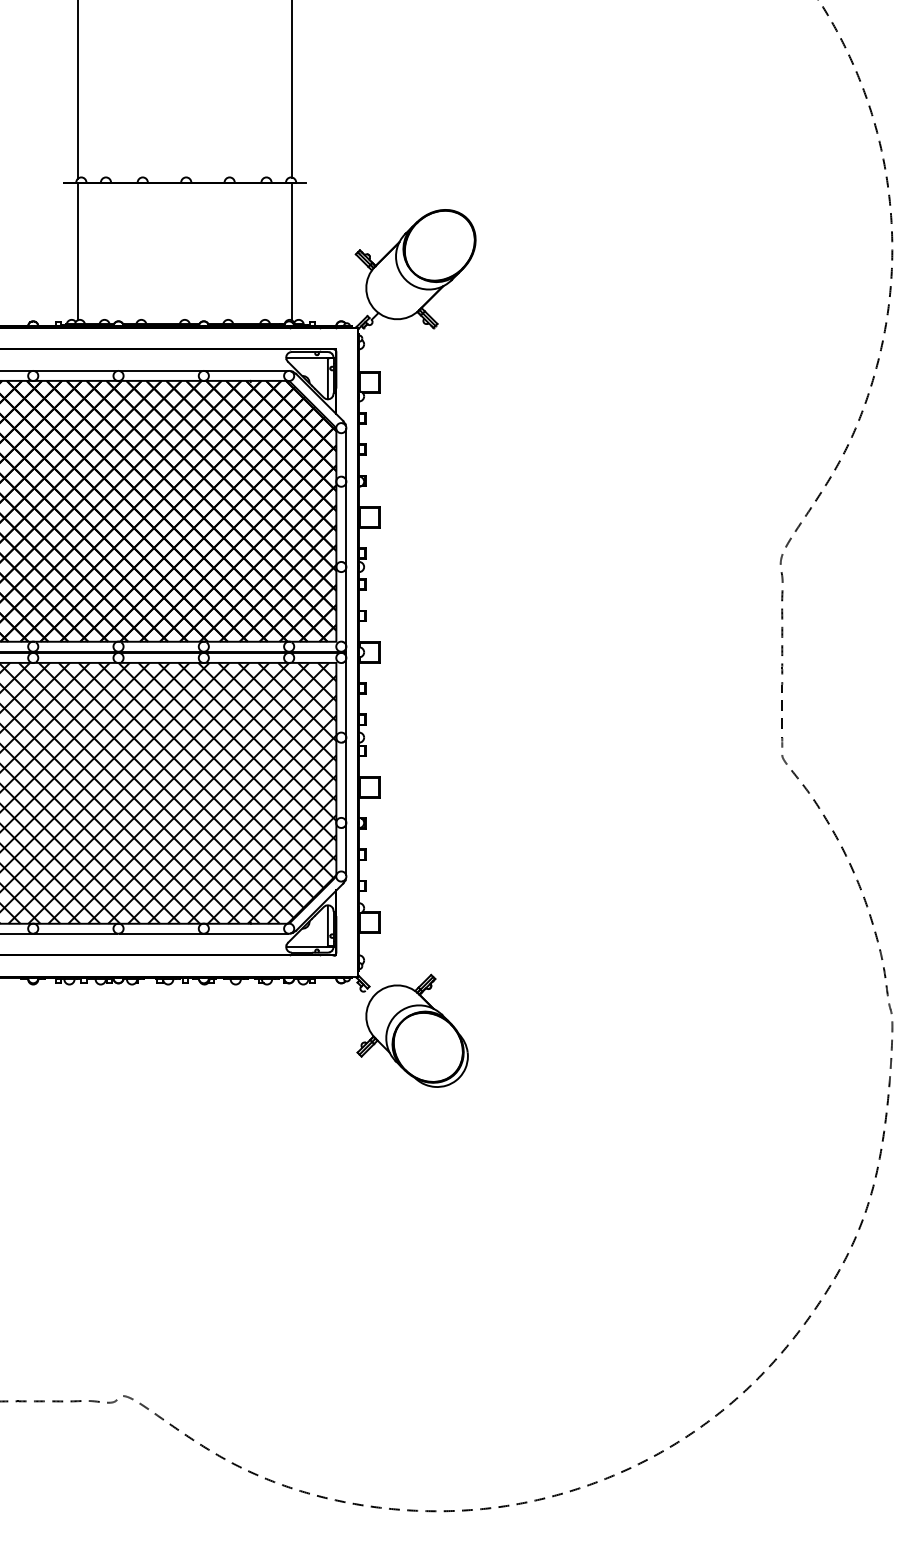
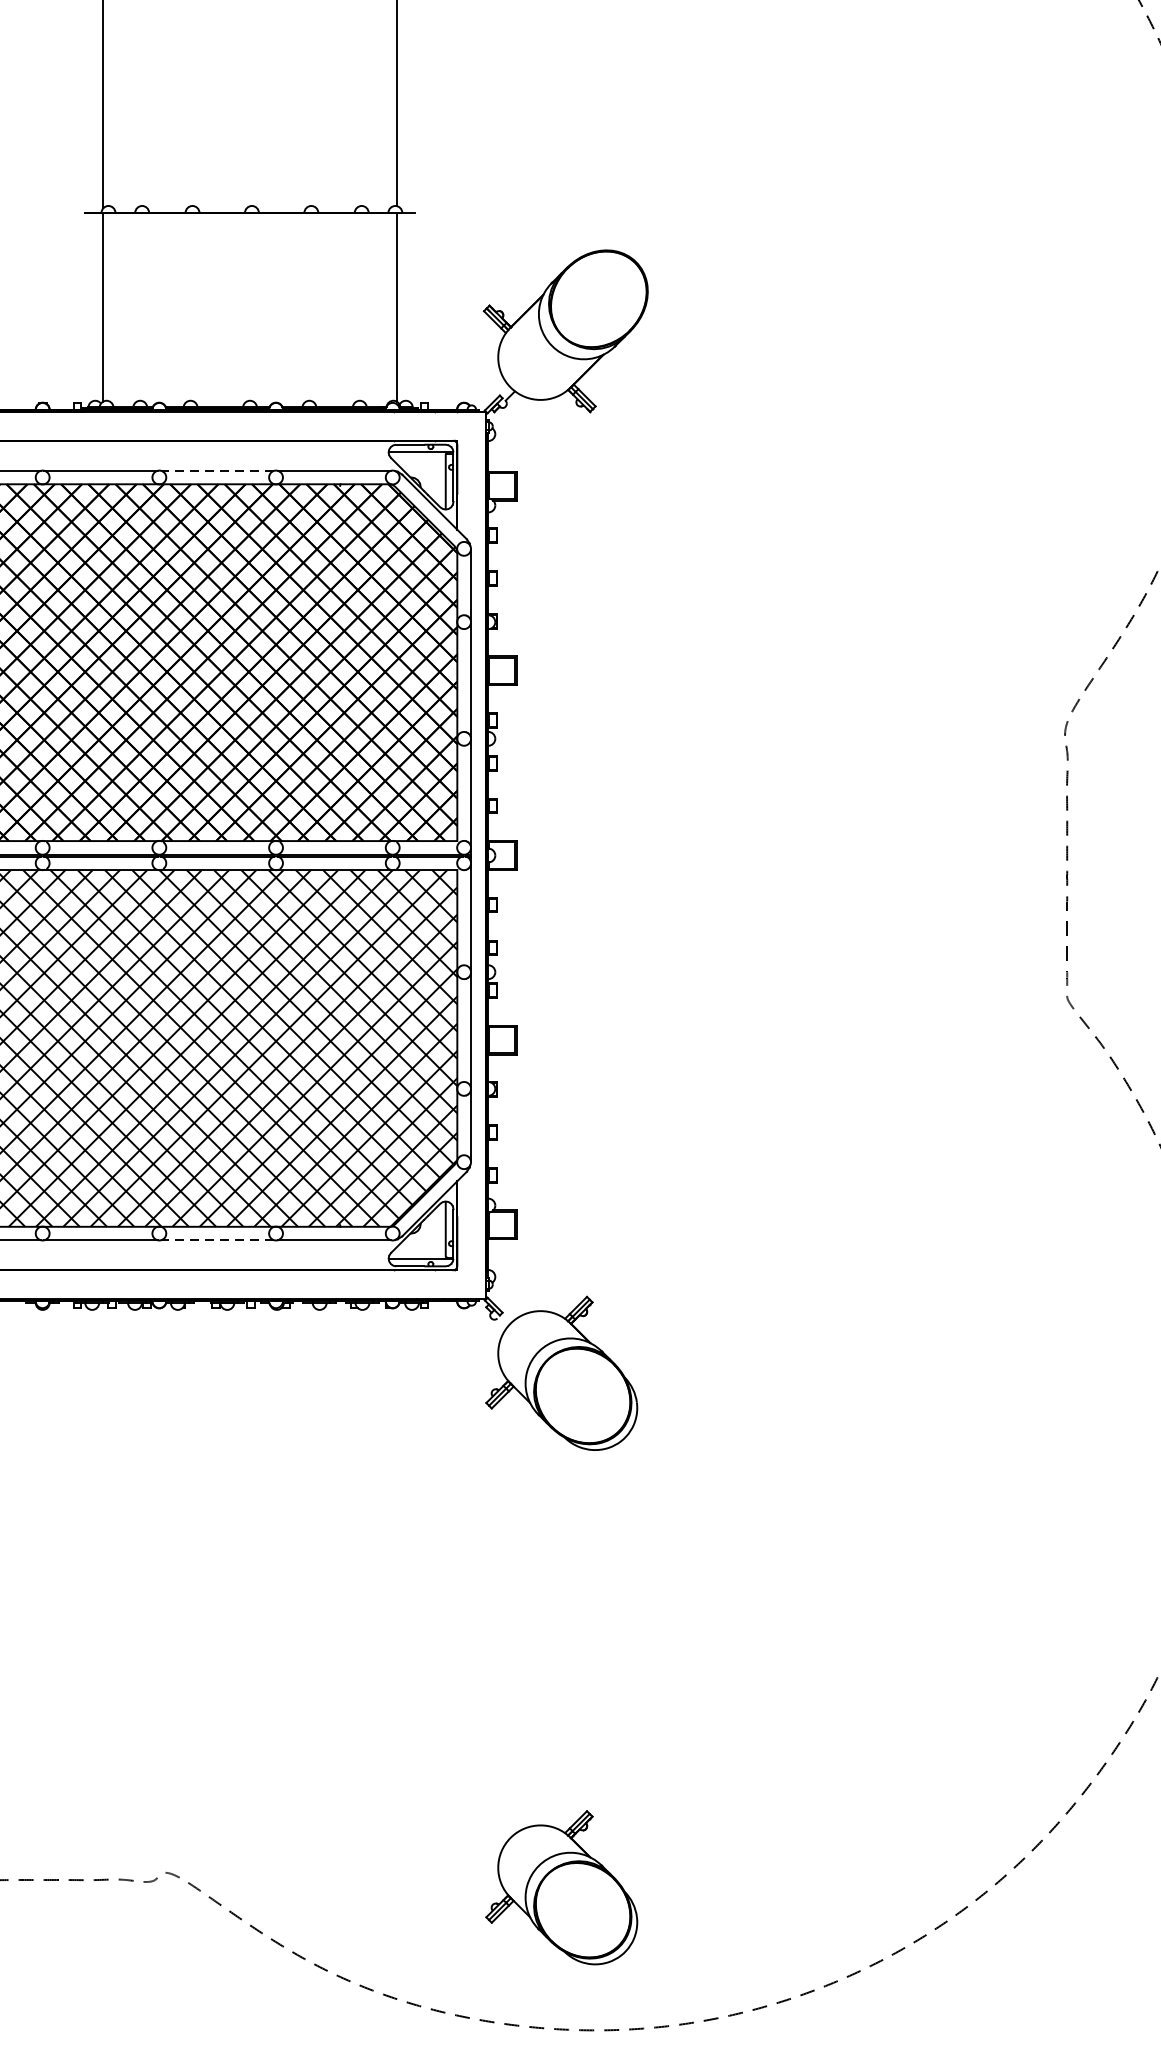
line: (161, 371) -> (218, 471), solid -> dashed
line: (161, 933) -> (218, 1240), solid -> dashed
part: (412, 1406) -> (561, 1887), added

